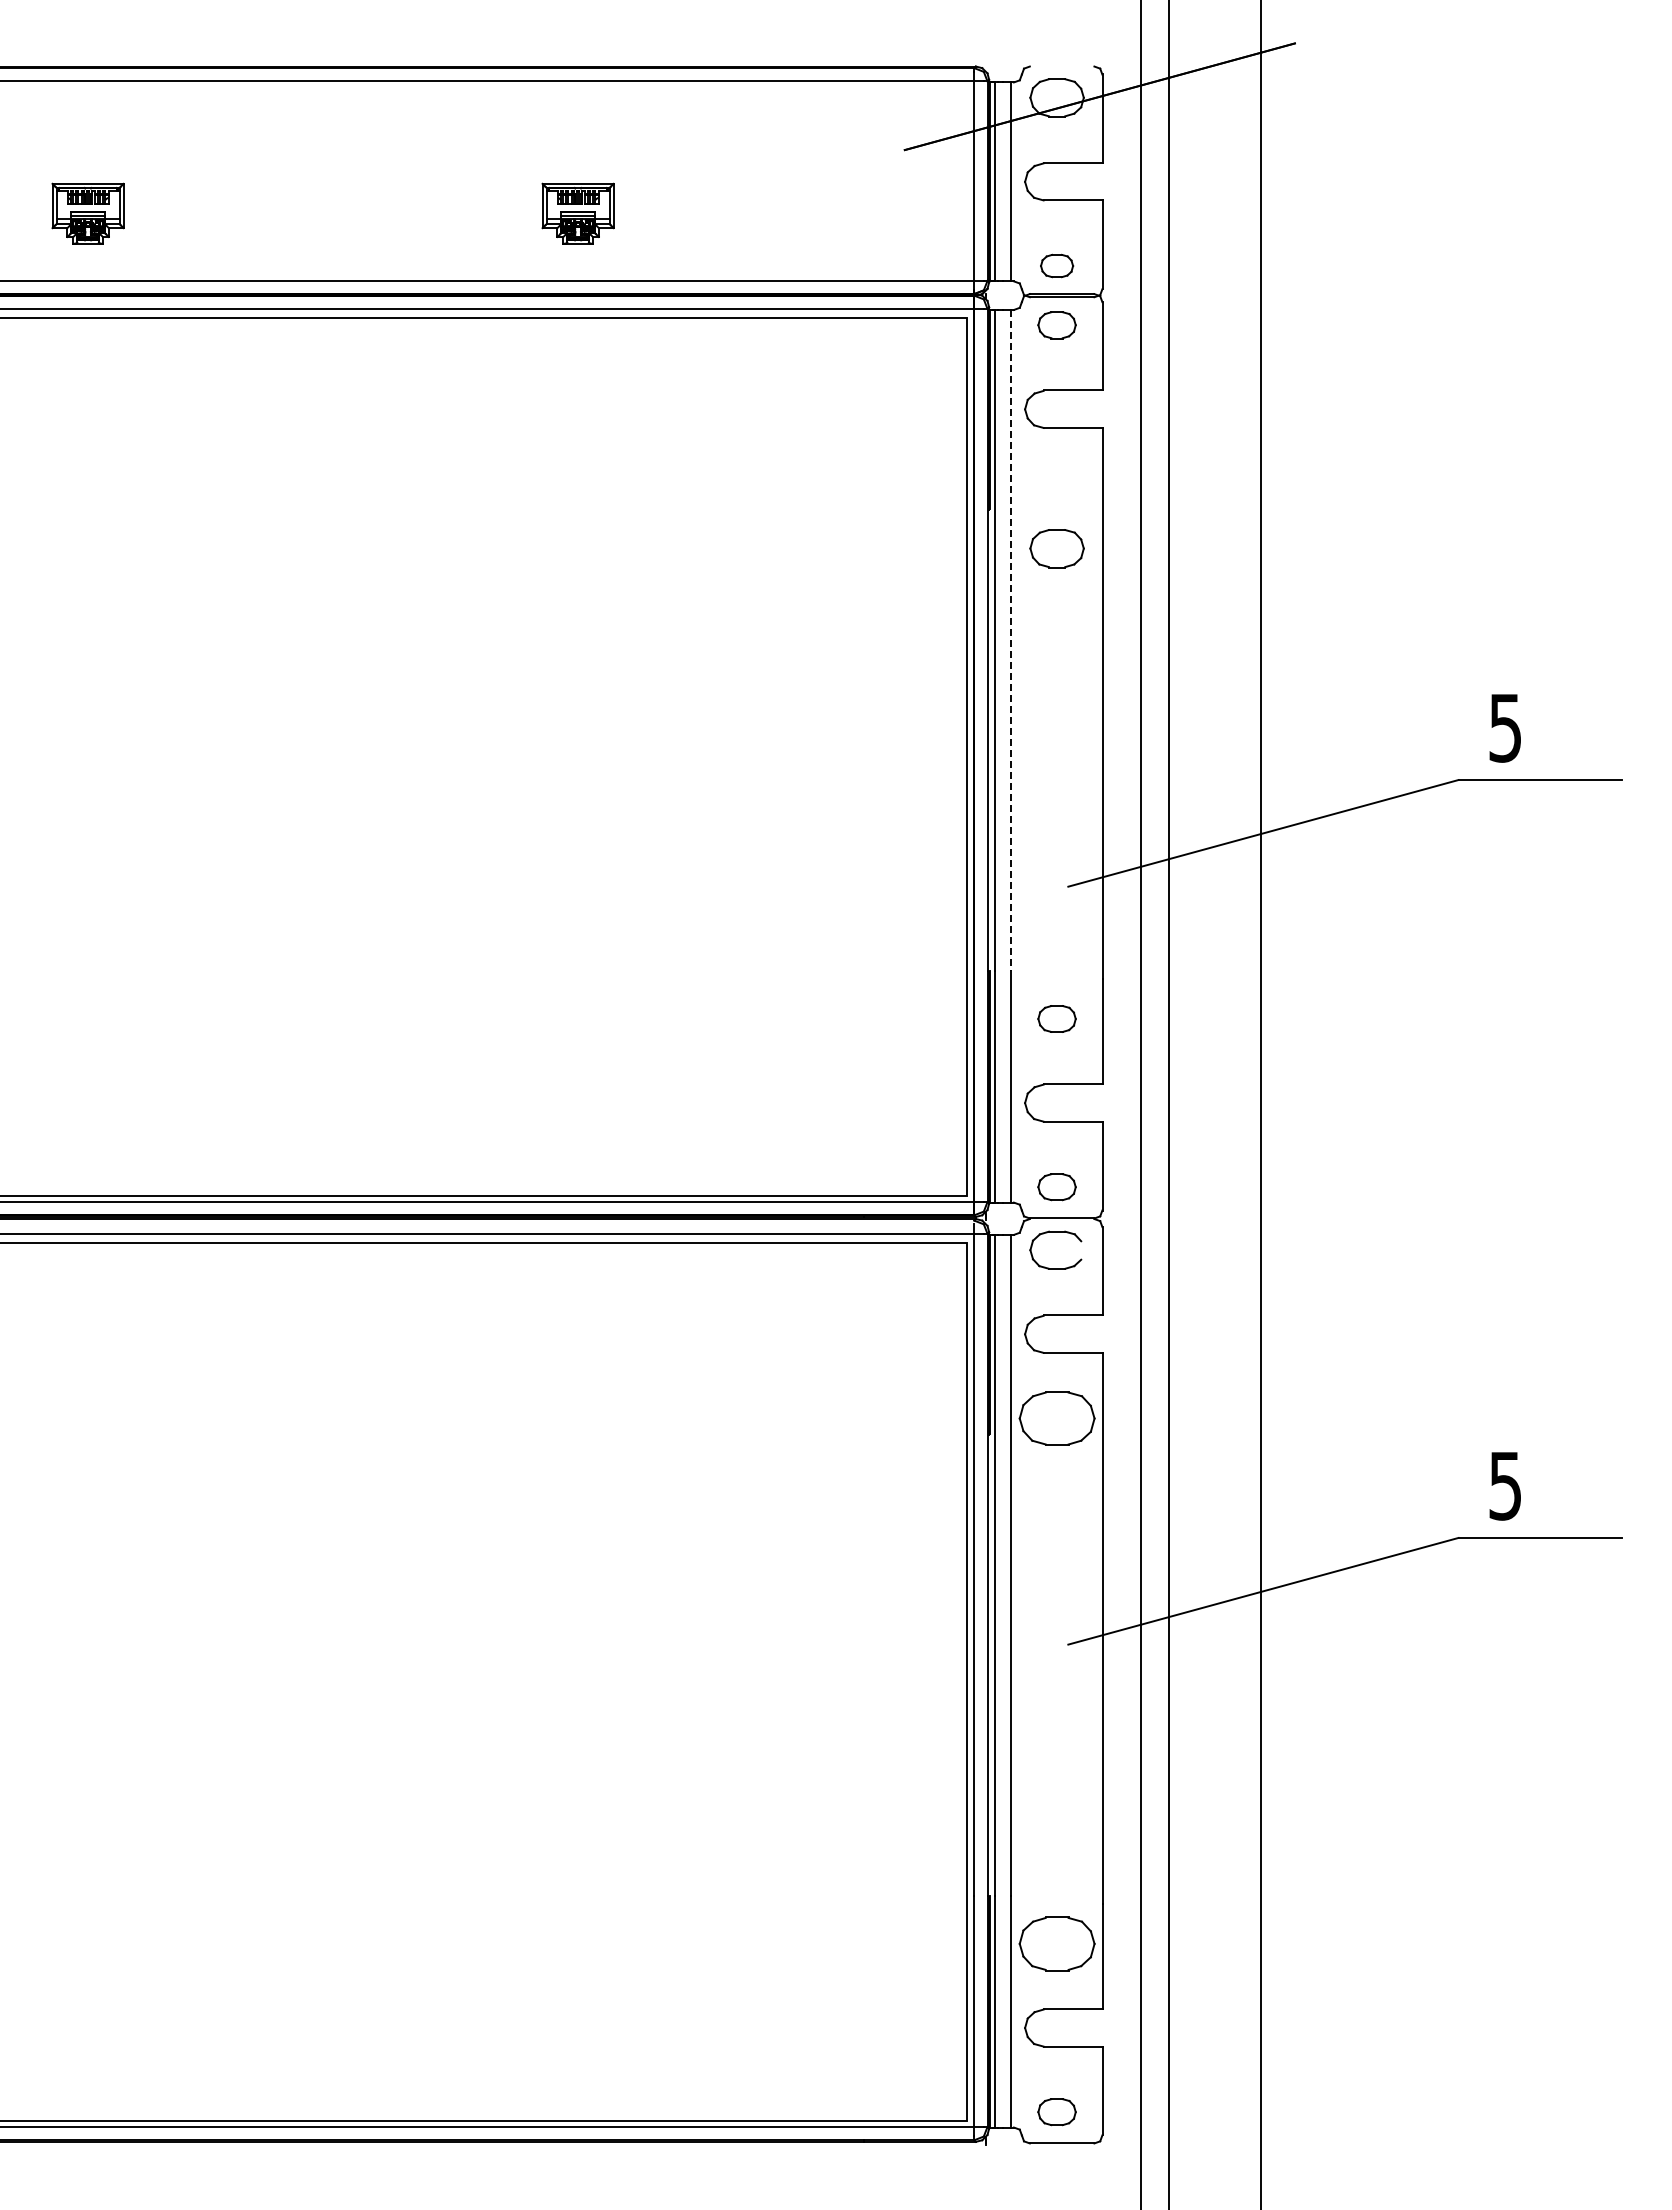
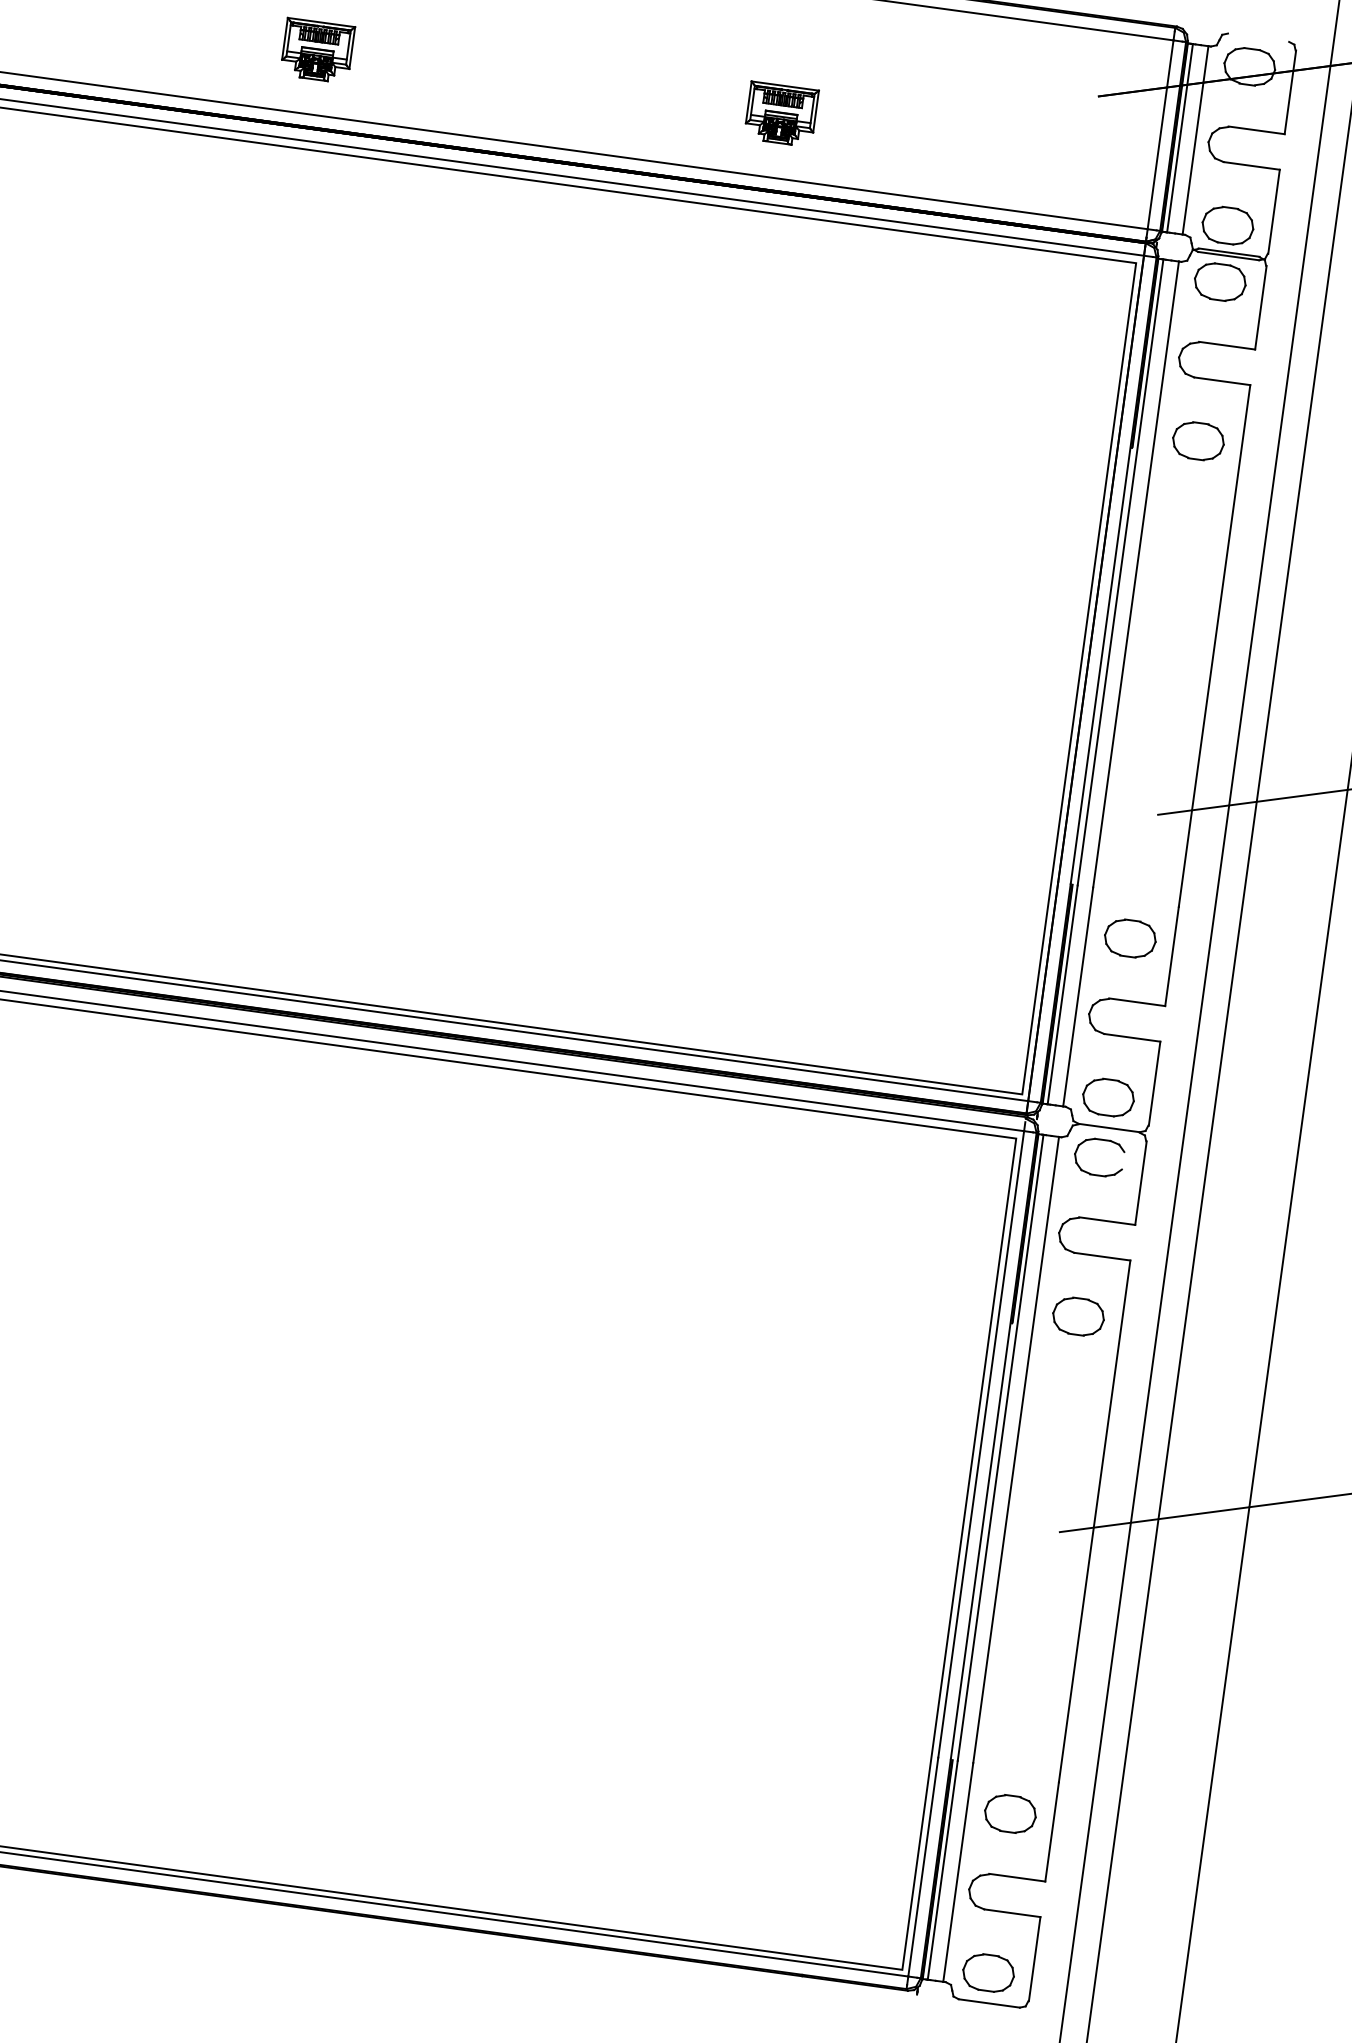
part: (1056, 265) -> (1227, 225), size x1.67
part: (1056, 324) -> (1219, 281), size x1.43
part: (1056, 548) -> (1197, 441), moved
line: (1011, 640) -> (1136, 574), dashed -> solid
part: (1056, 1018) -> (1129, 938), size x1.43
part: (1056, 1186) -> (1108, 1097), size x1.43
part: (1056, 1418) -> (1077, 1316), size x0.71
part: (1056, 1943) -> (1009, 1813), size x0.71
part: (1056, 2111) -> (988, 1972), size x1.43

